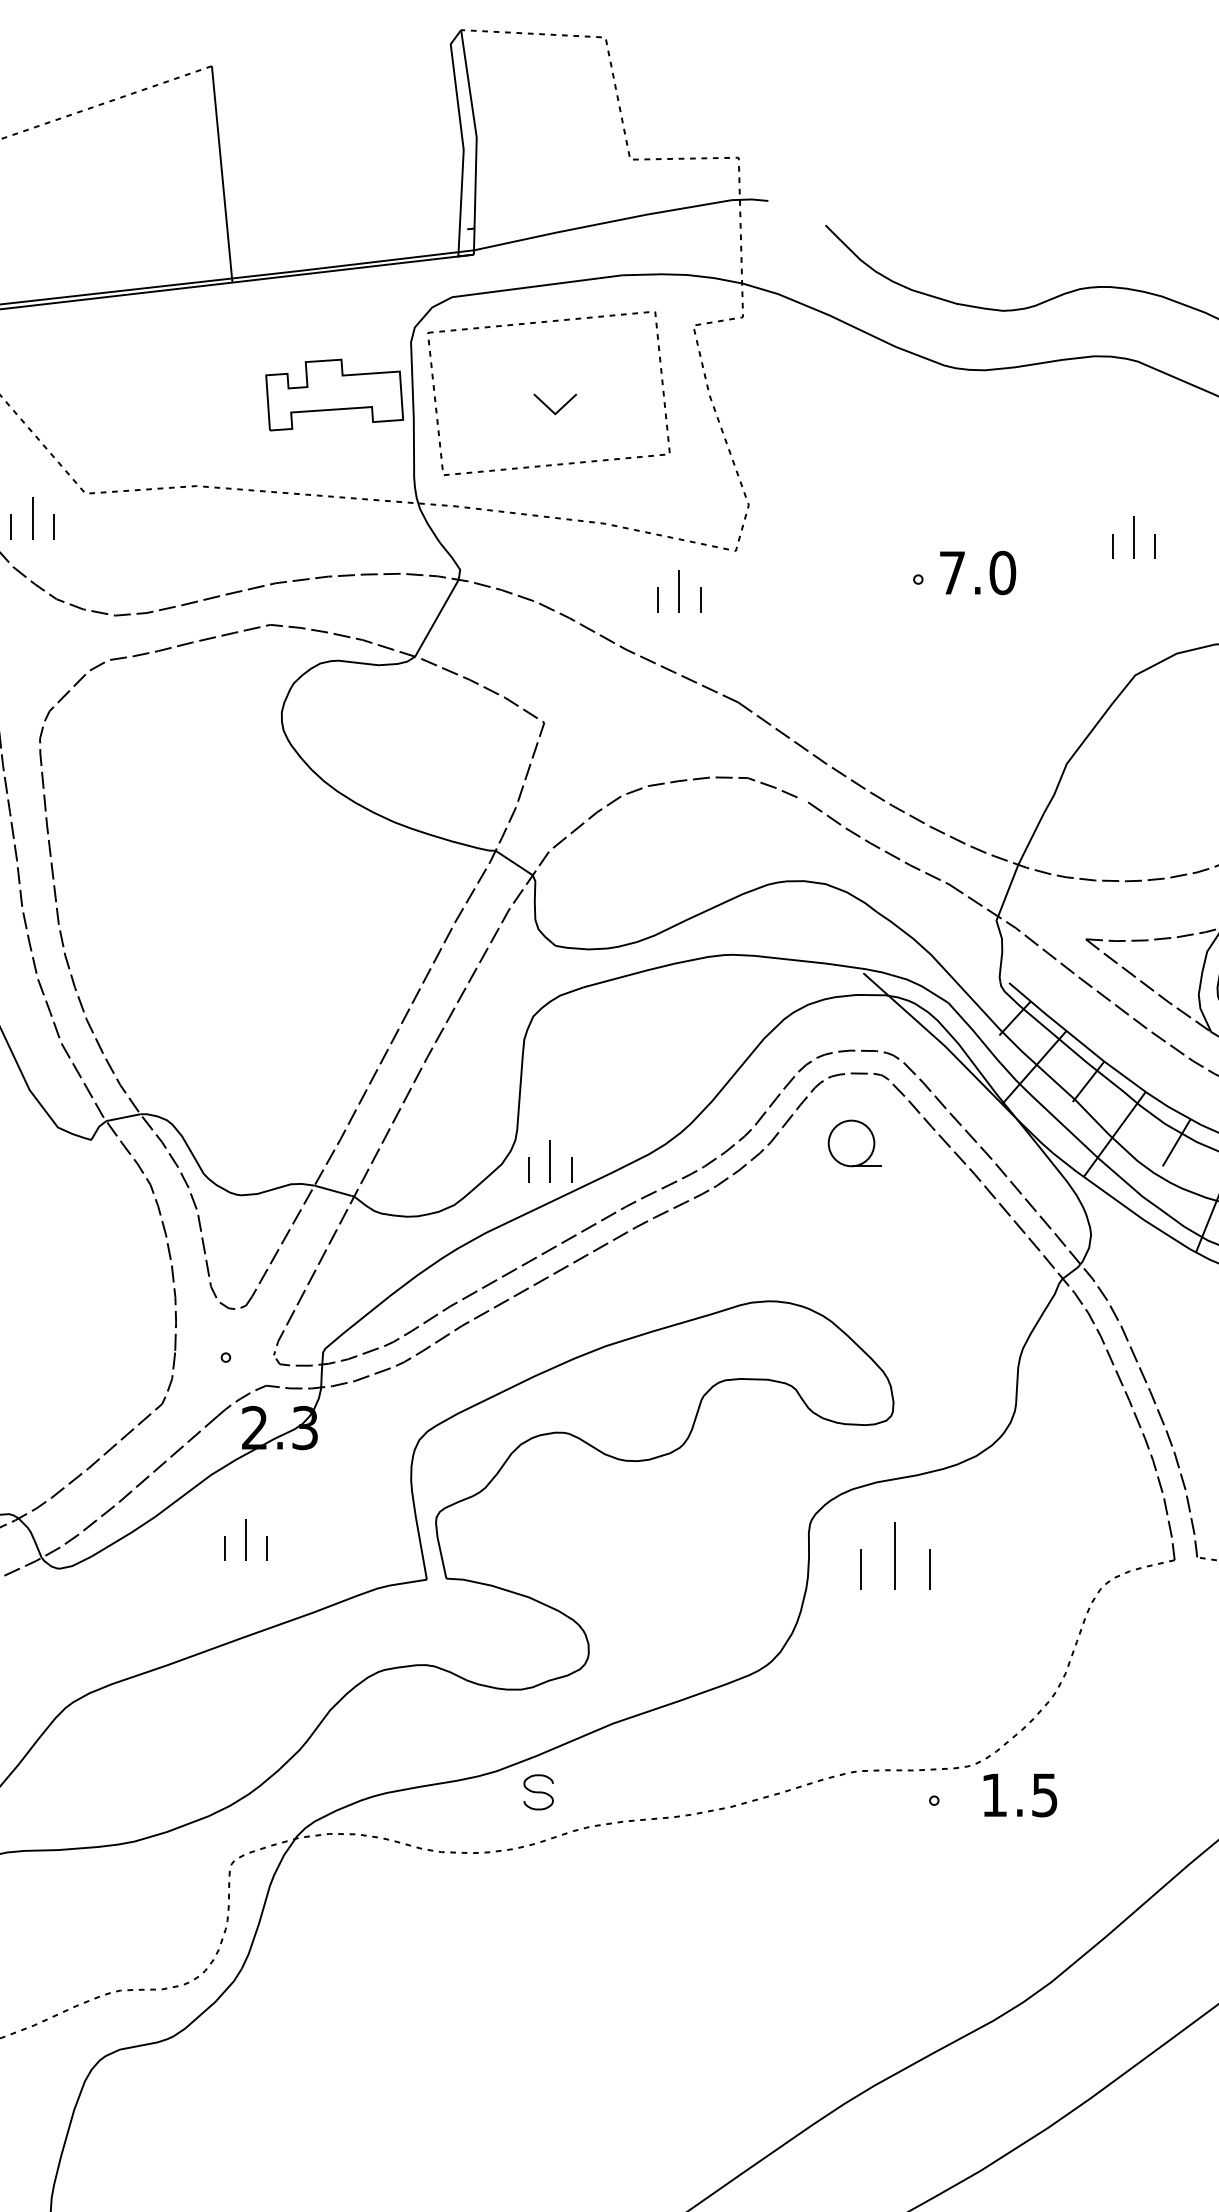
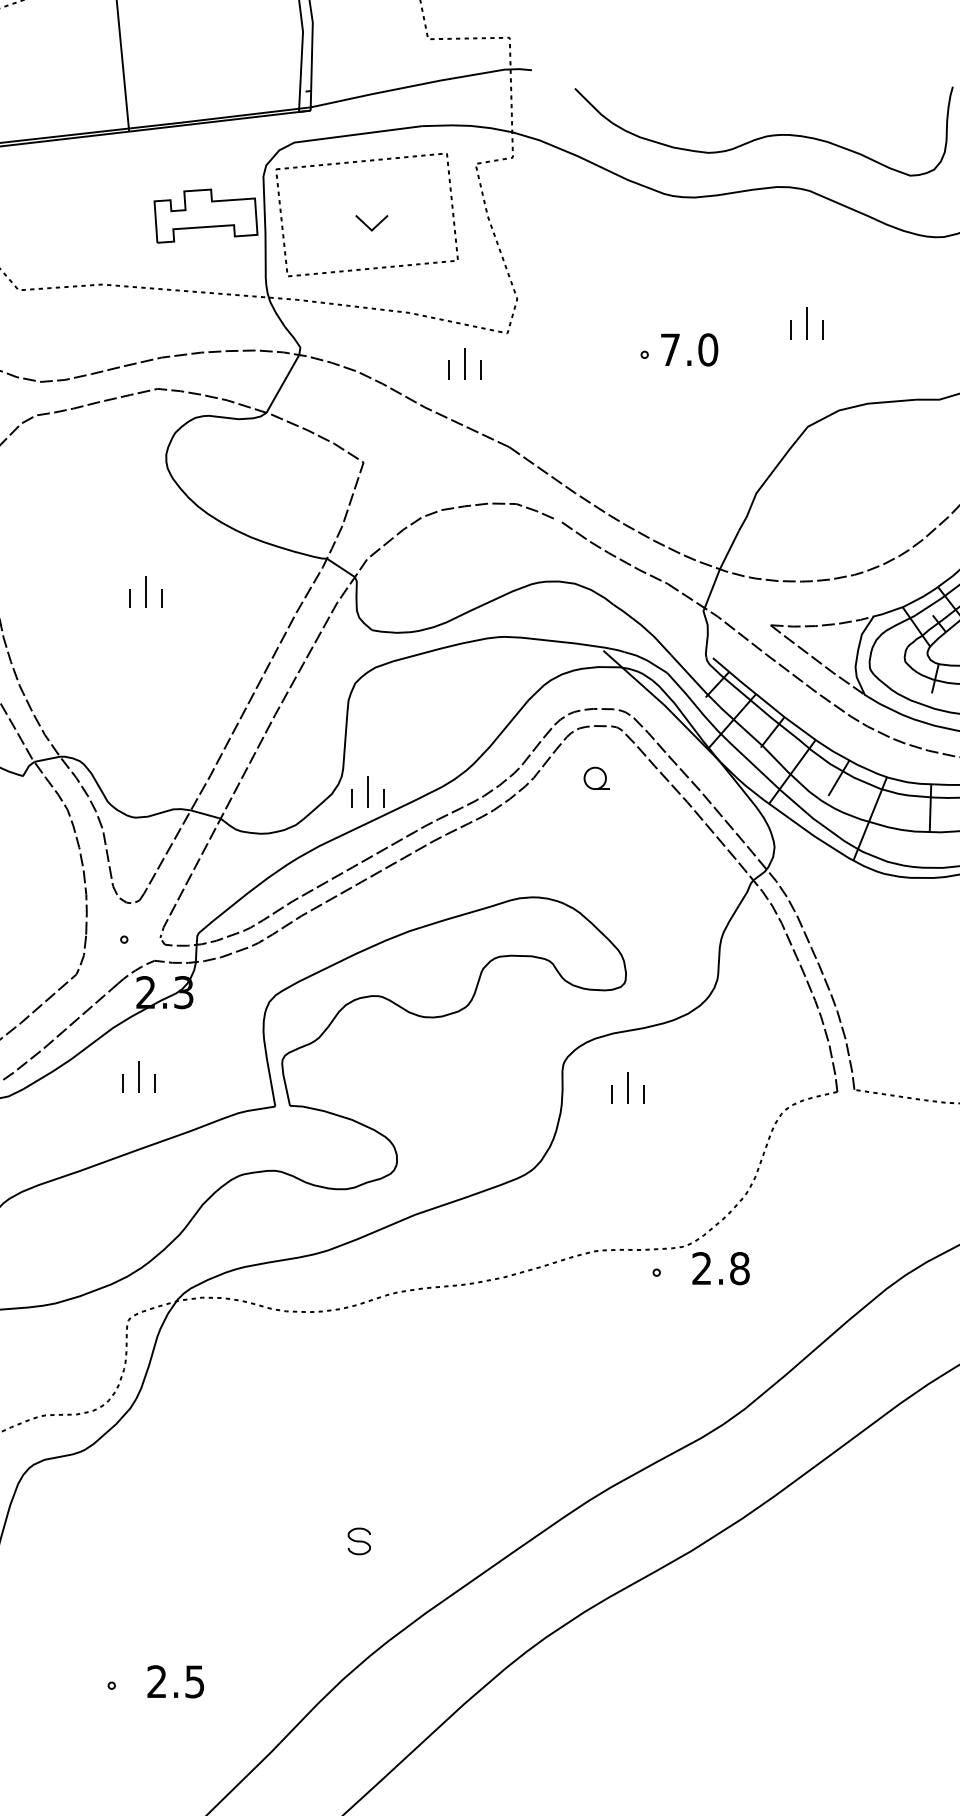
part: (254, 894) -> (145, 591), added
part: (854, 1141) -> (596, 777), size x0.62
part: (895, 1554) -> (627, 1087), size x0.62
part: (537, 1792) -> (358, 1541), moved
text: (1019, 1795) -> (720, 1268), 1.5 -> 2.8

